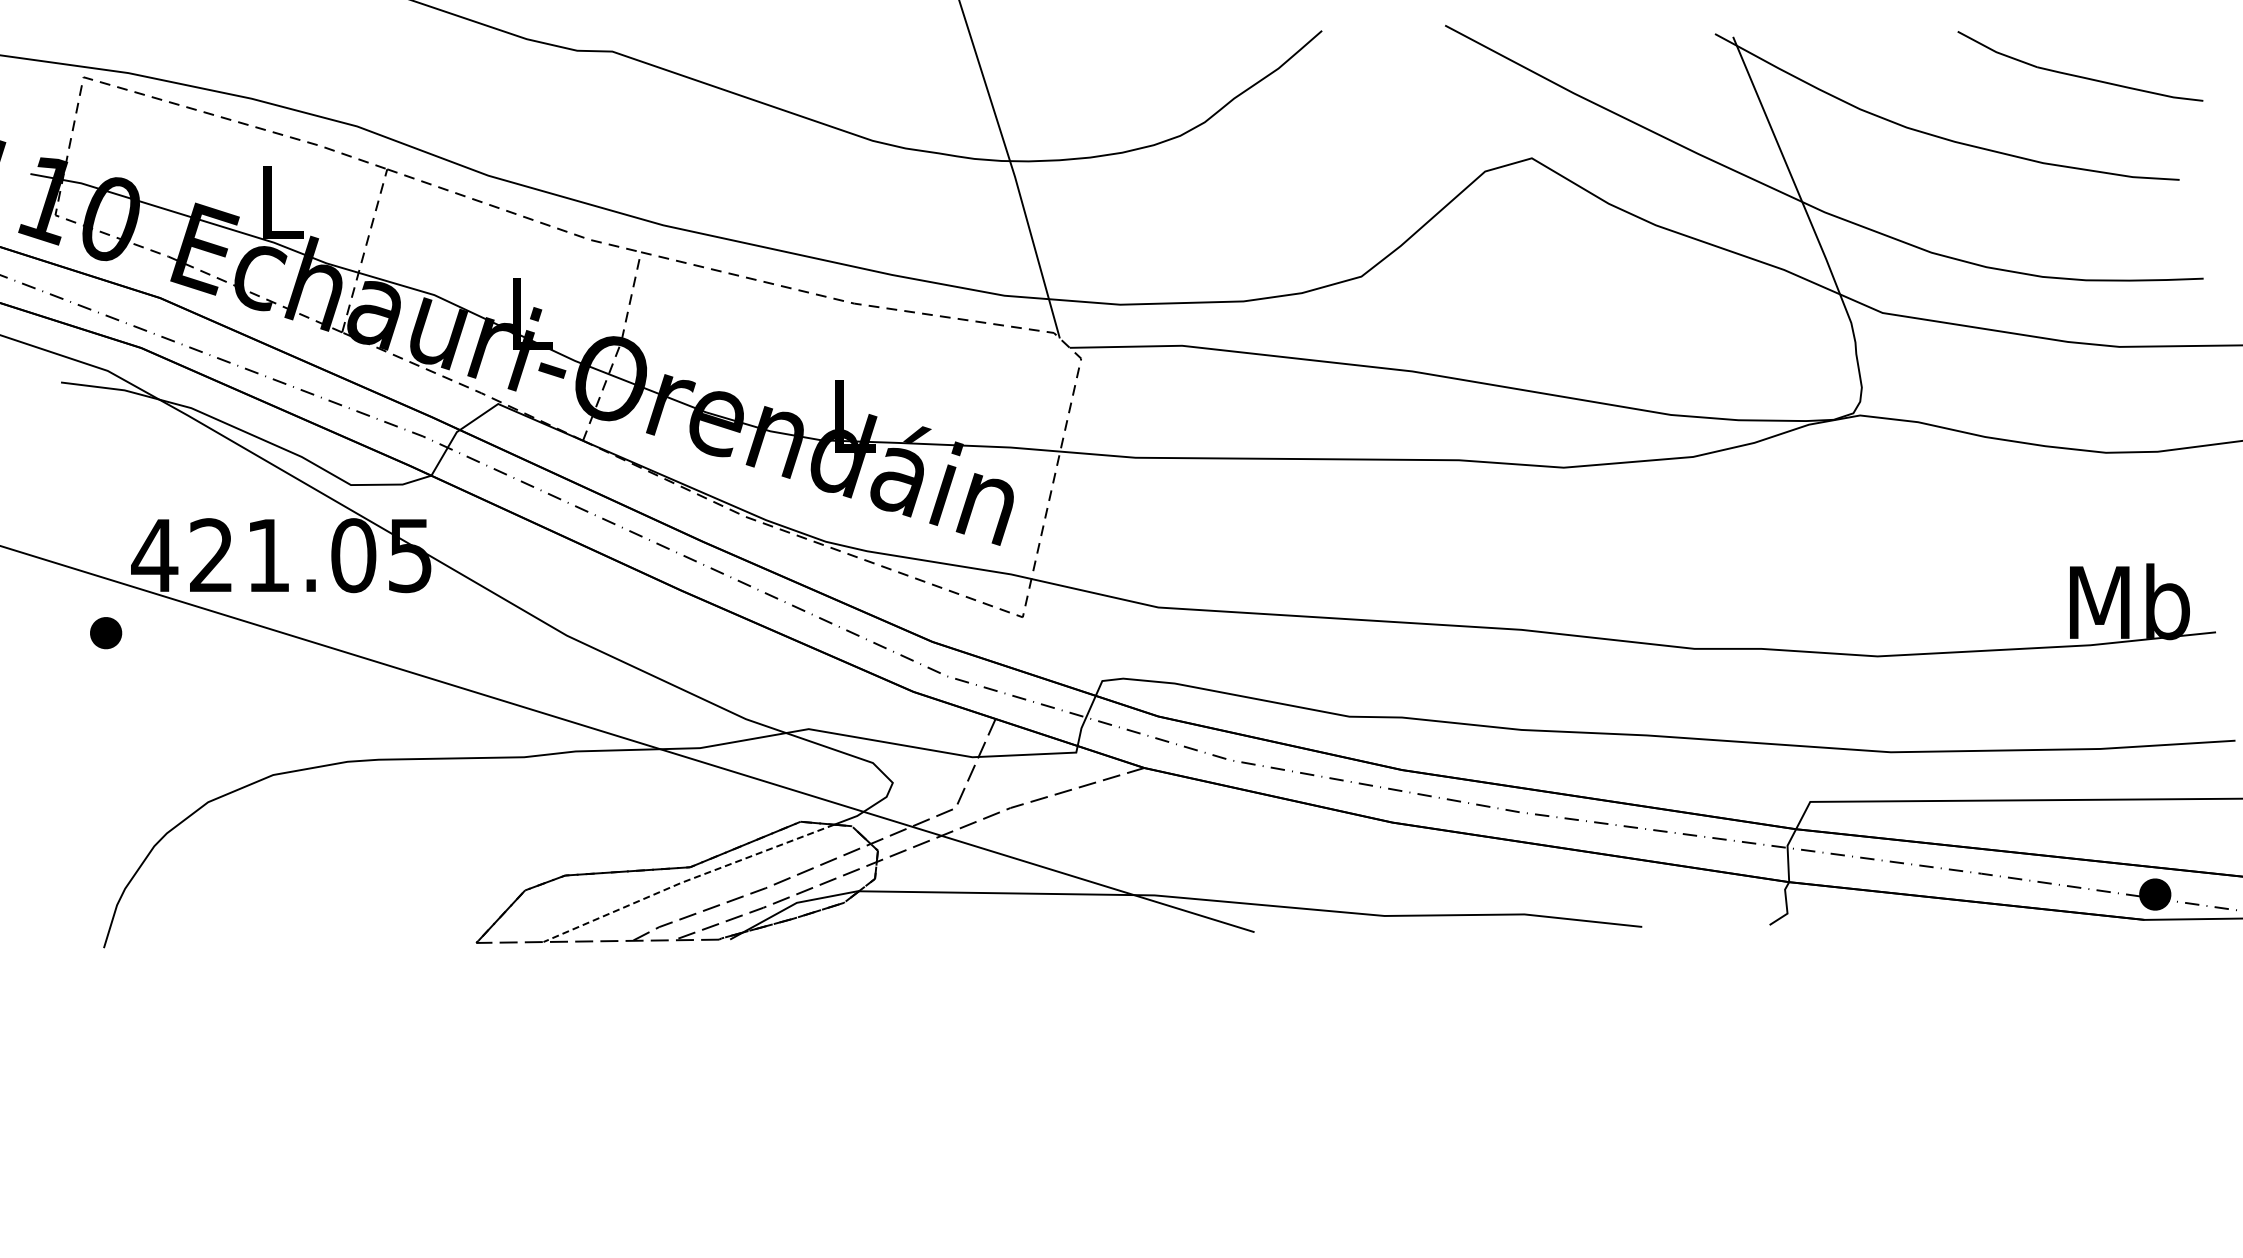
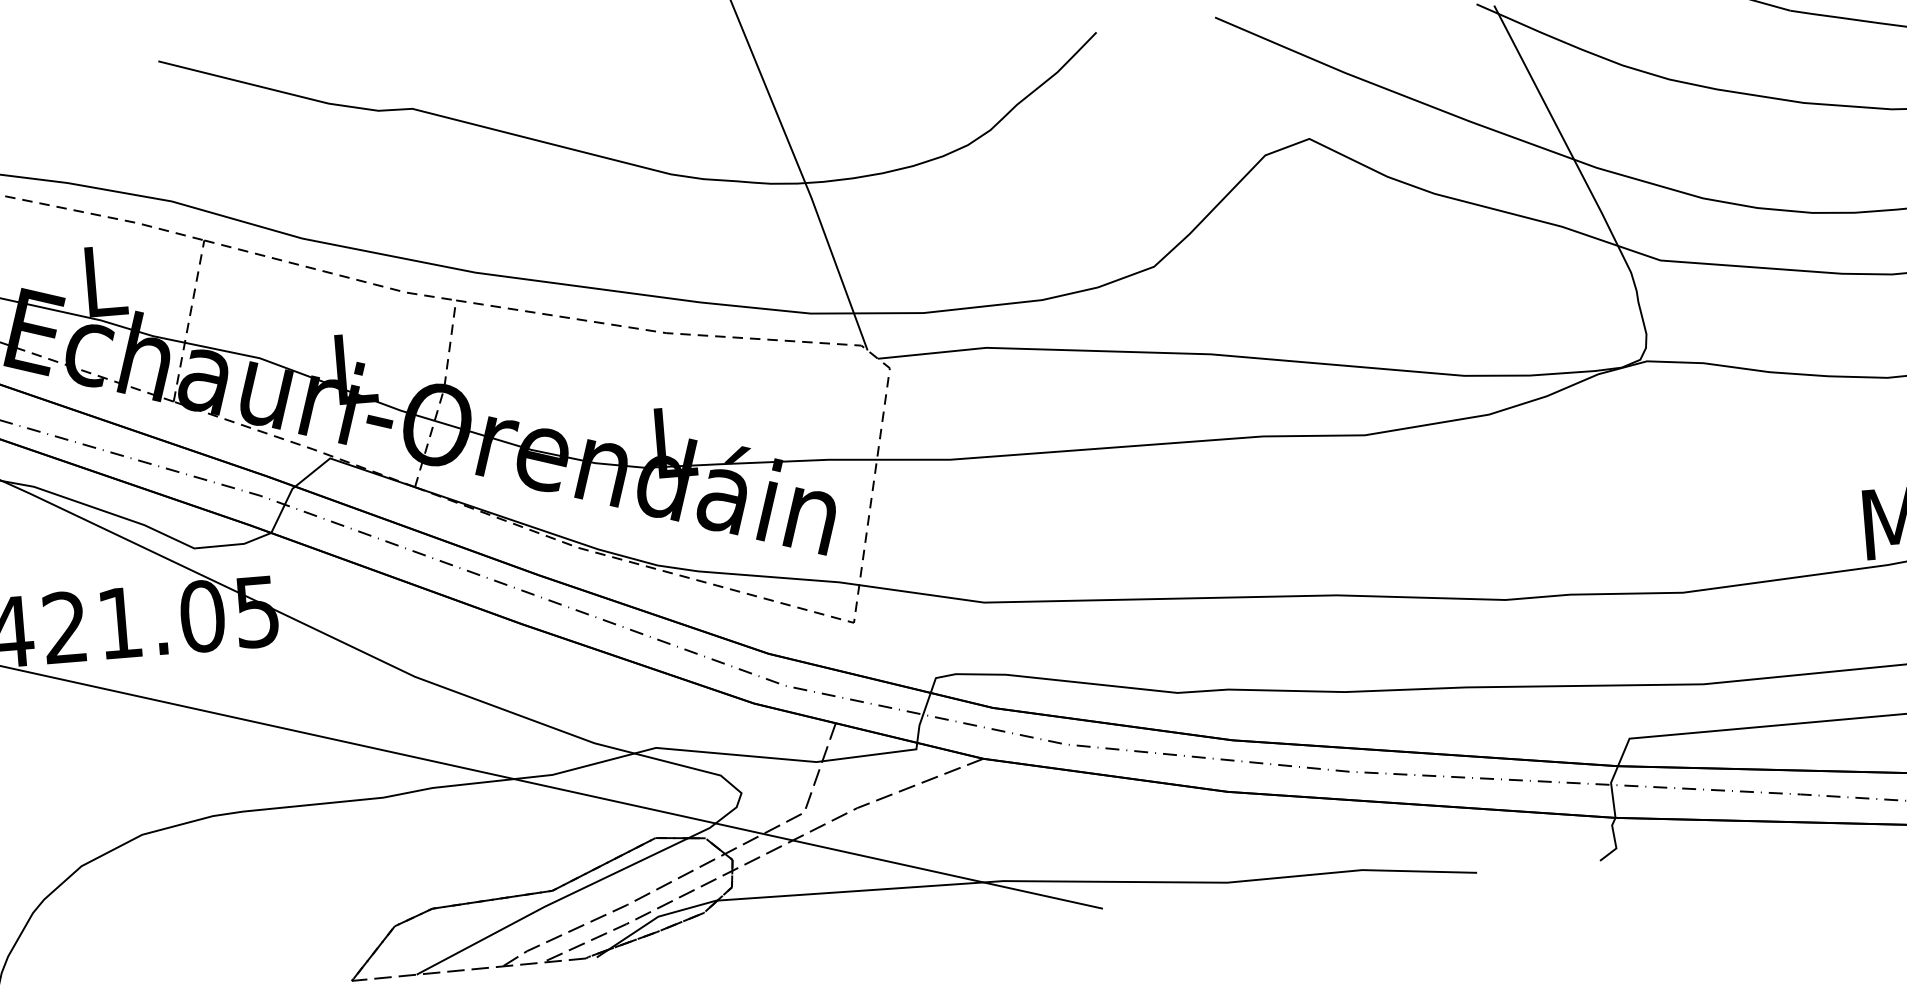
line: (686, 880) -> (549, 903), dashed -> solid

